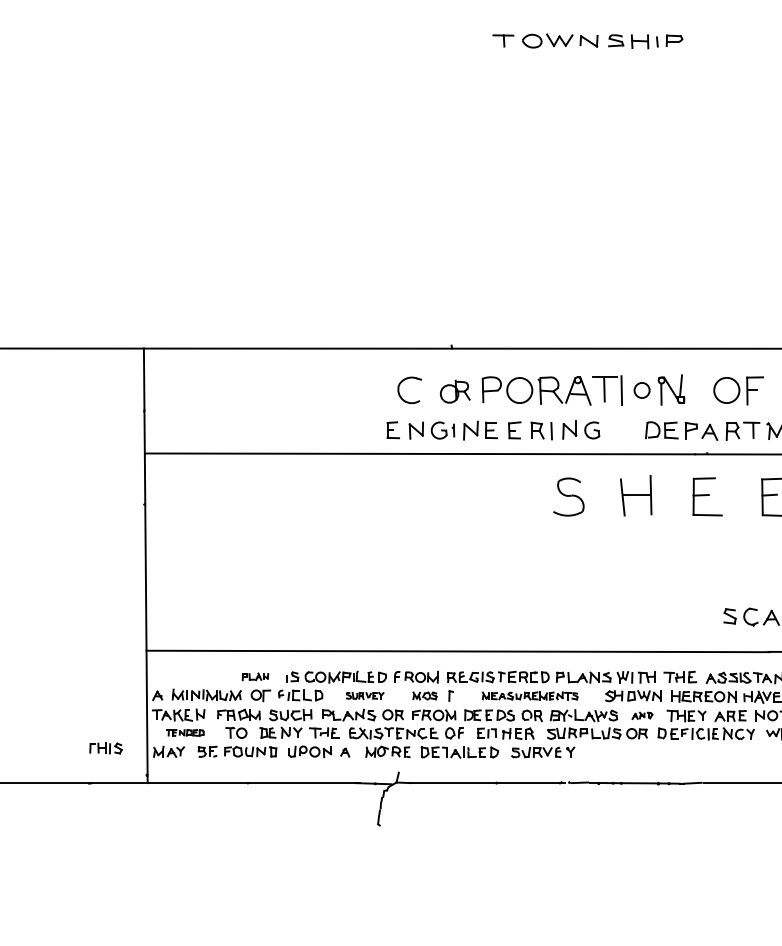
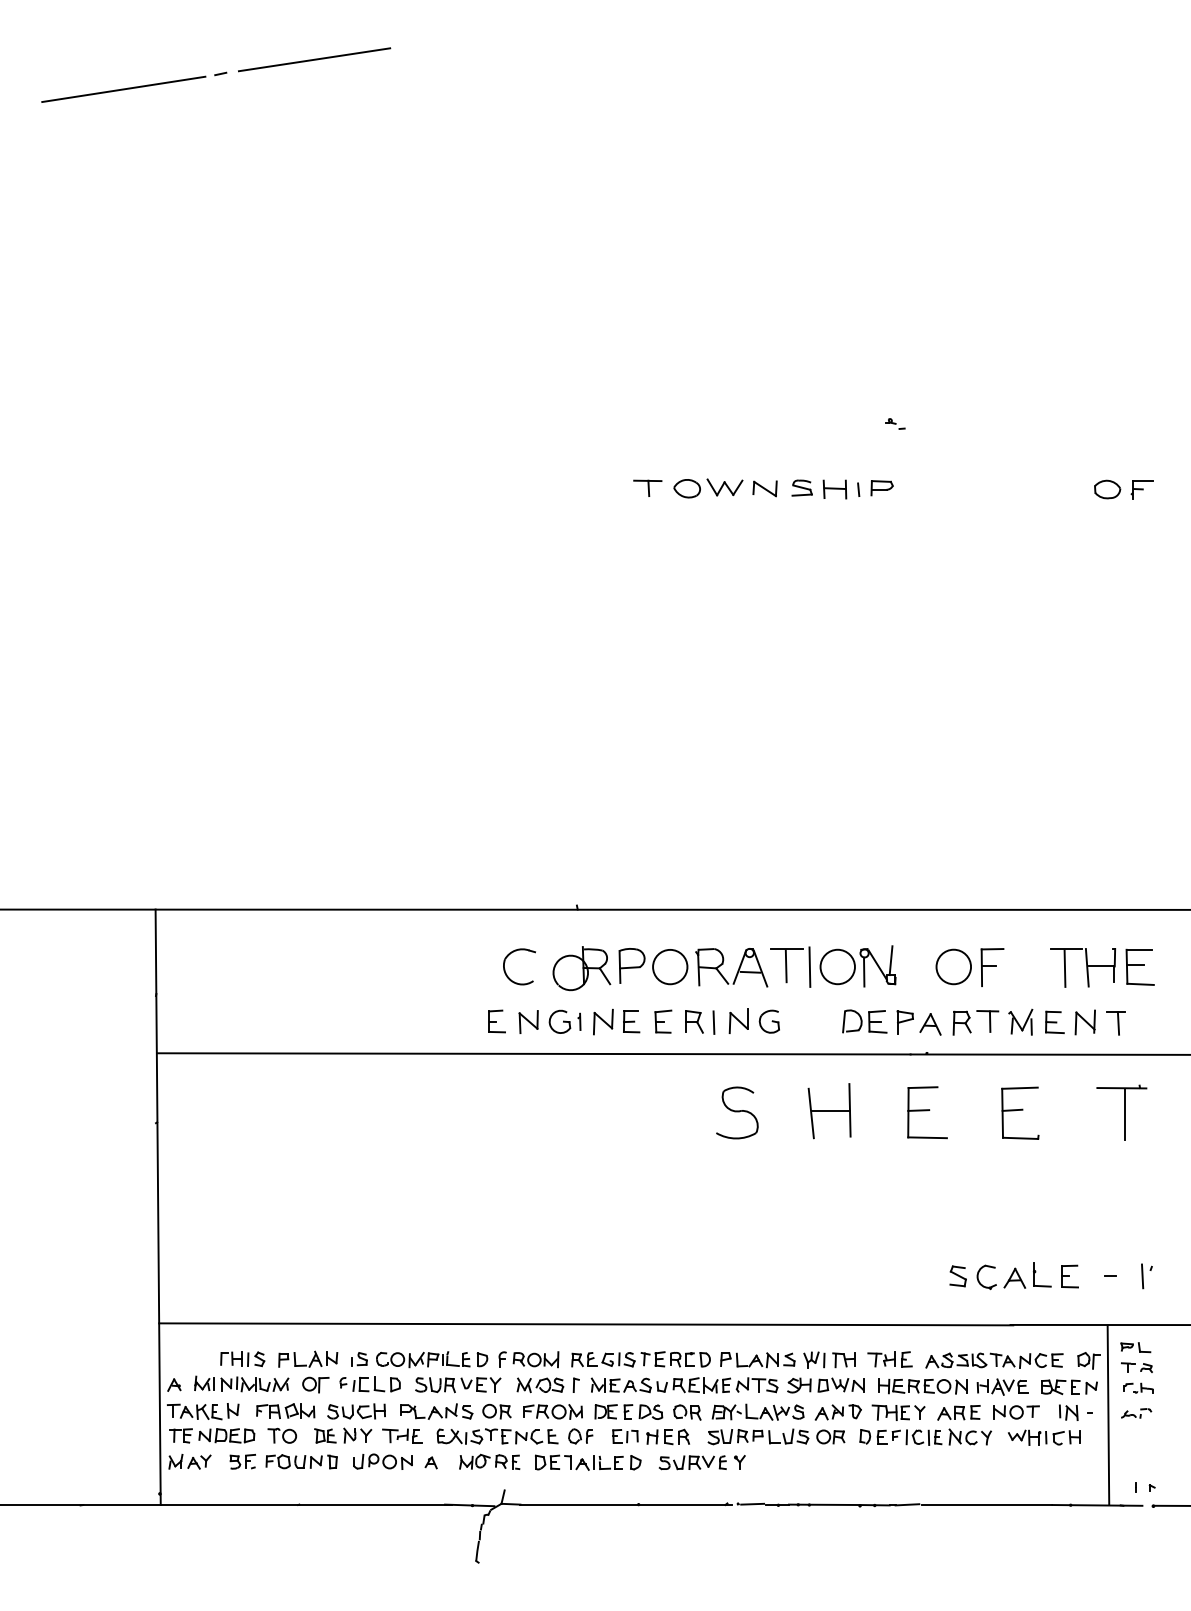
circle: (641, 390) -> (837, 966), size x1.67
part: (454, 391) -> (581, 968), size x1.43
part: (255, 676) -> (308, 1358), size x1.67
part: (365, 696) -> (458, 1385), size x1.67
part: (425, 696) -> (540, 1385), size x1.43
part: (530, 696) -> (684, 1385), size x1.43
part: (641, 715) -> (837, 1412), size x1.67
part: (185, 732) -> (212, 1435), size x1.67
part: (105, 748) -> (242, 1359), moved

